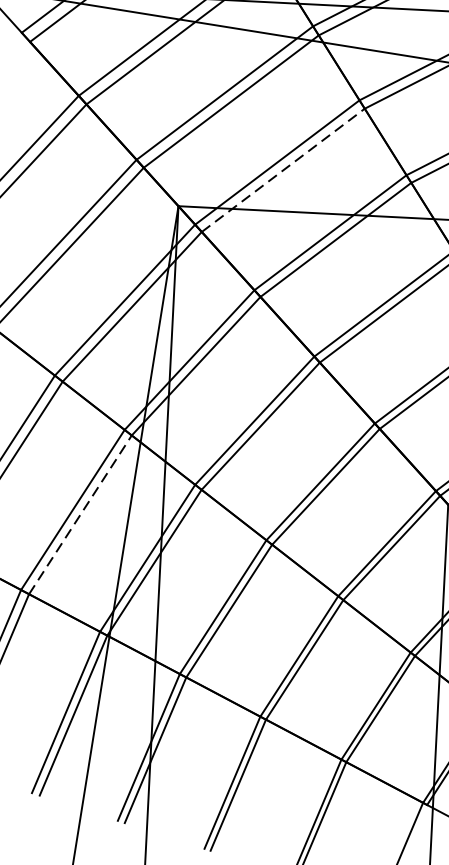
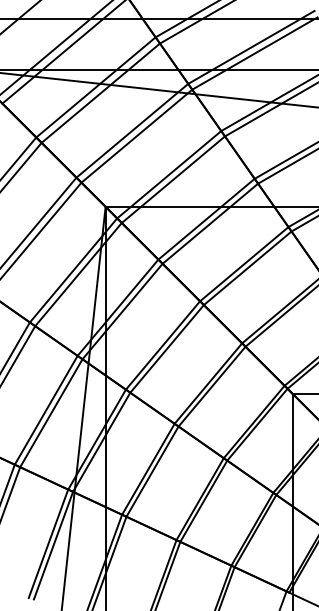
line: (283, 170) -> (173, 179), dashed -> solid
line: (80, 513) -> (51, 412), dashed -> solid

